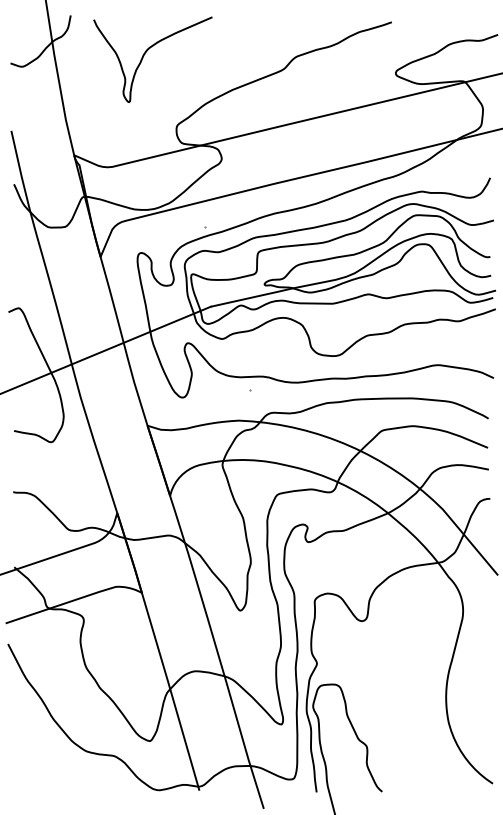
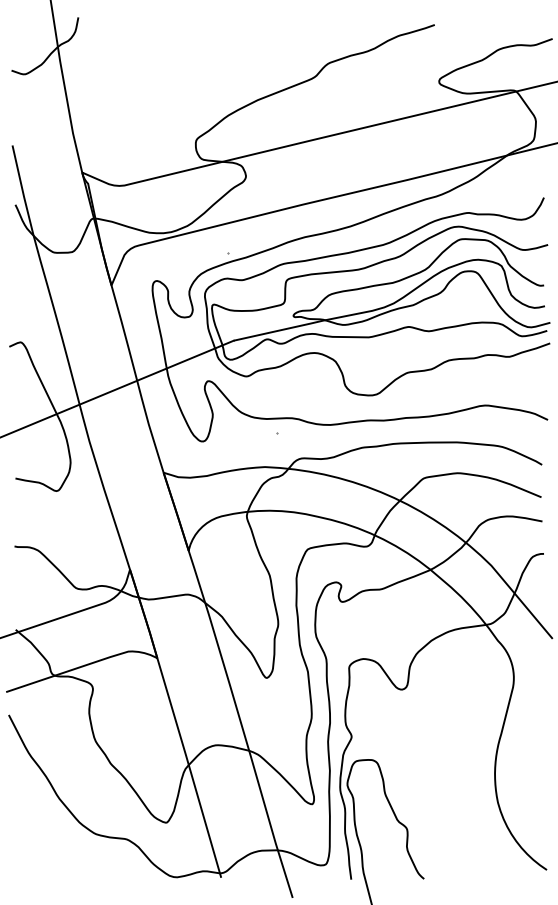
curve: (145, 54) -> (161, 60), removed

